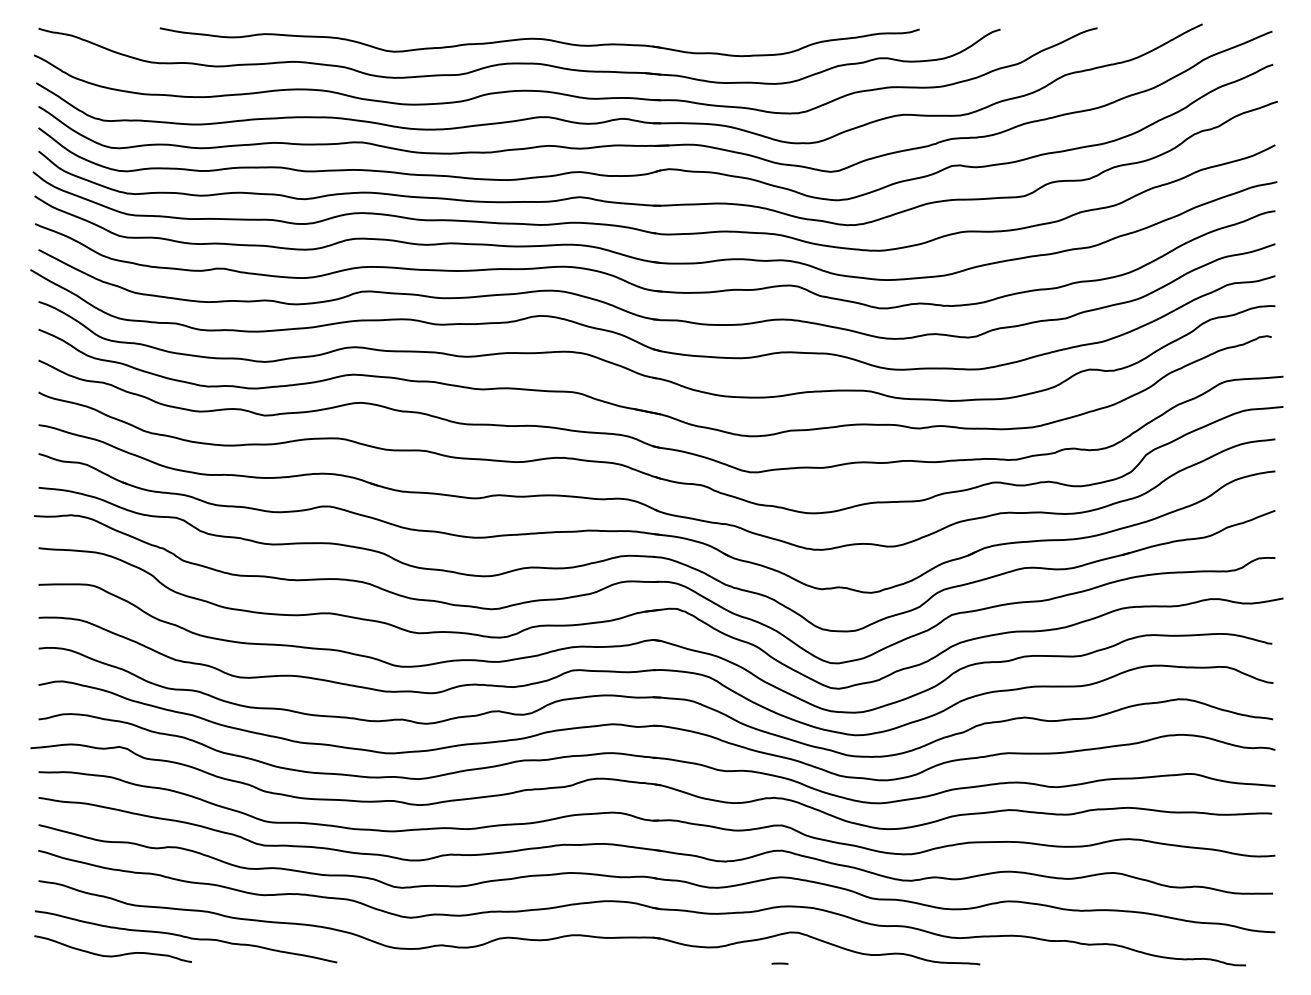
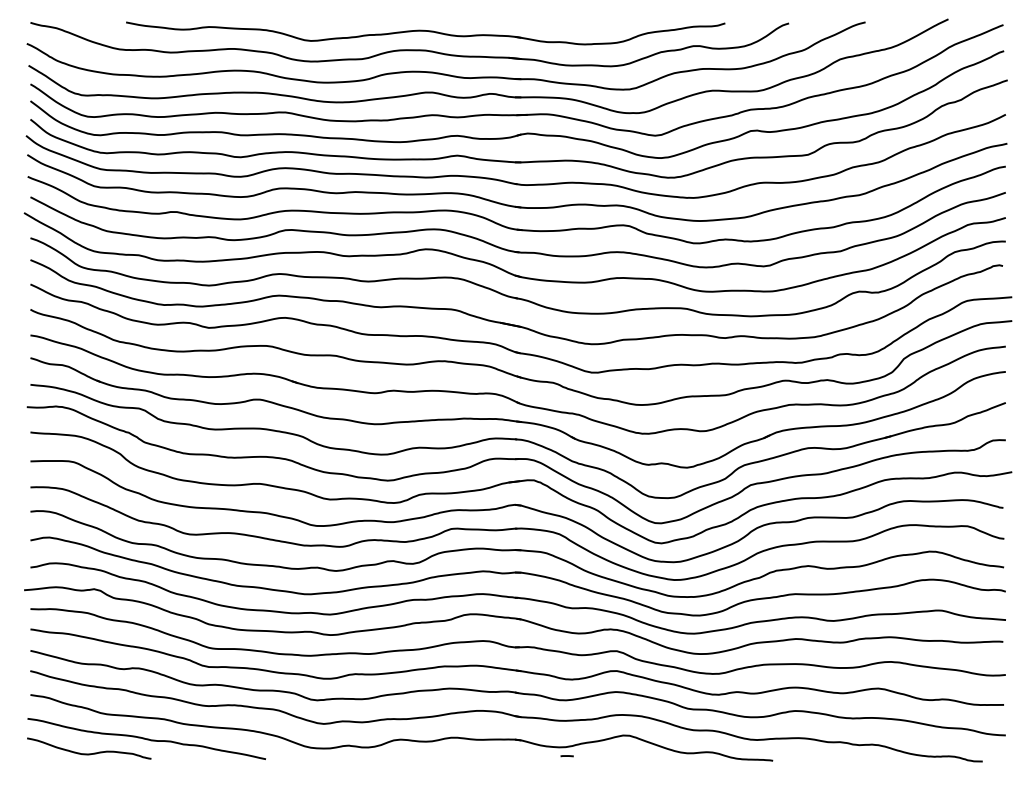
line: (779, 964) -> (566, 756), moved

